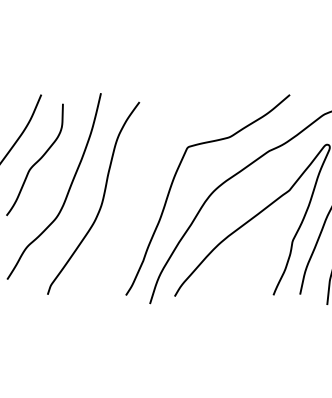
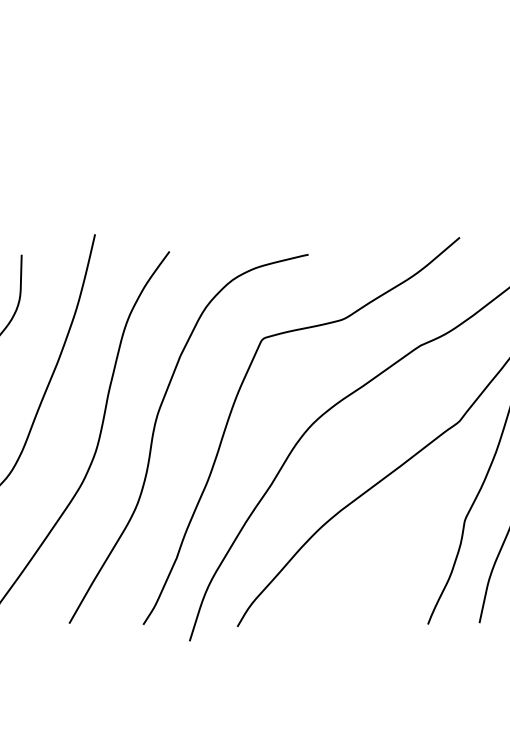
curve: (132, 195) -> (155, 431), added

